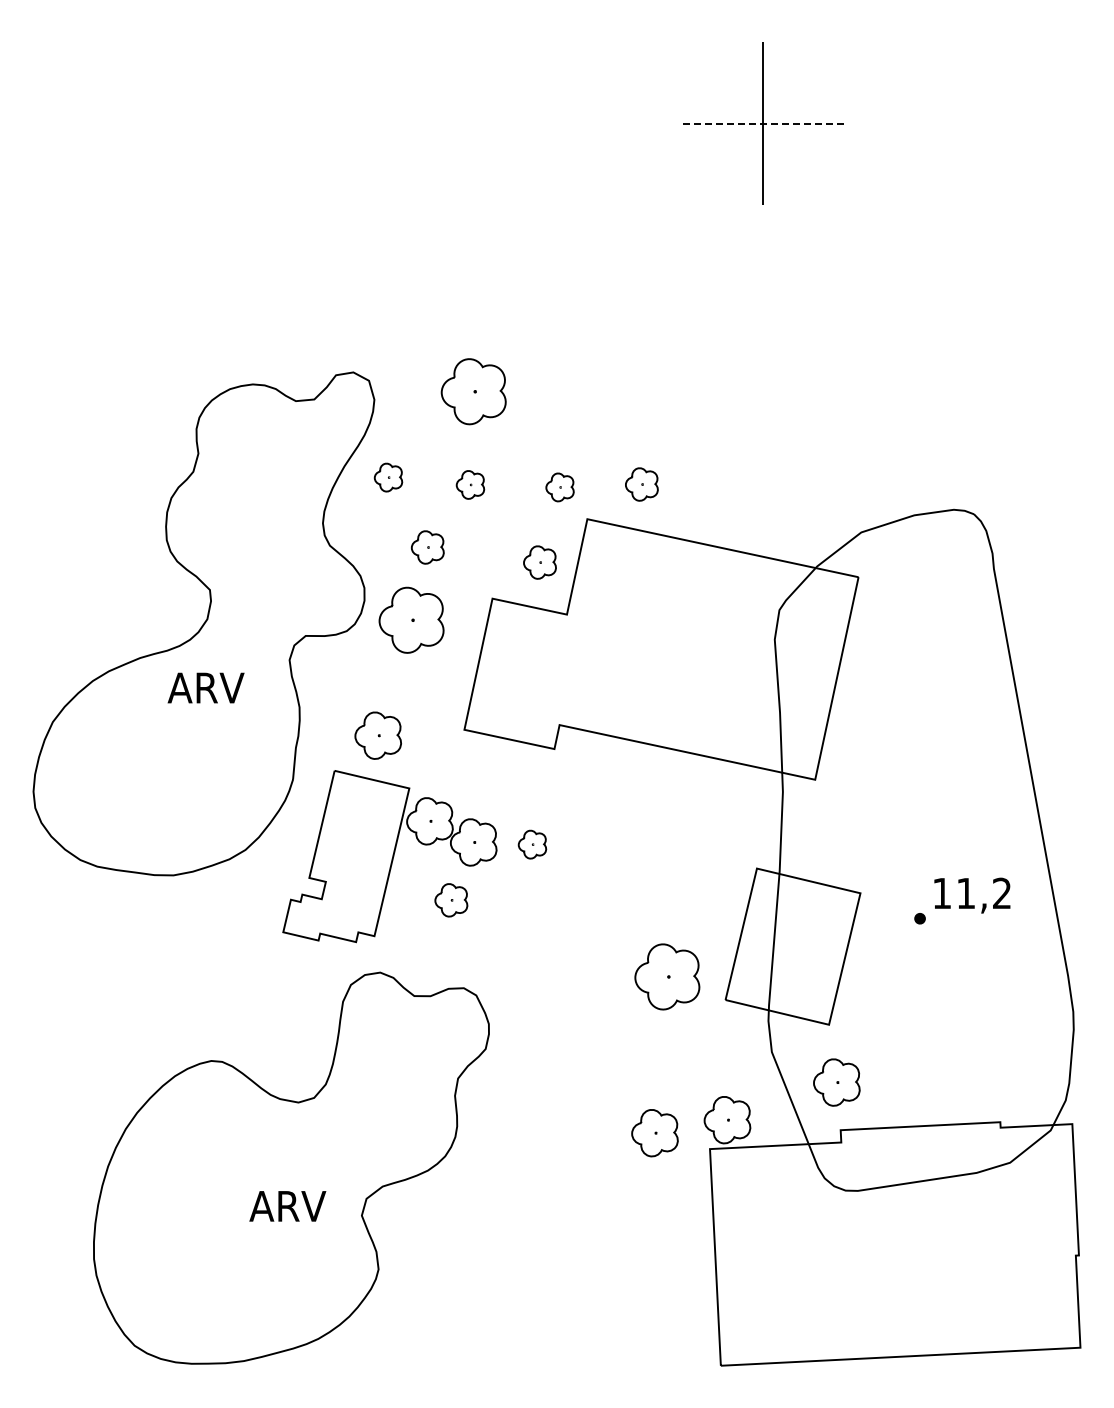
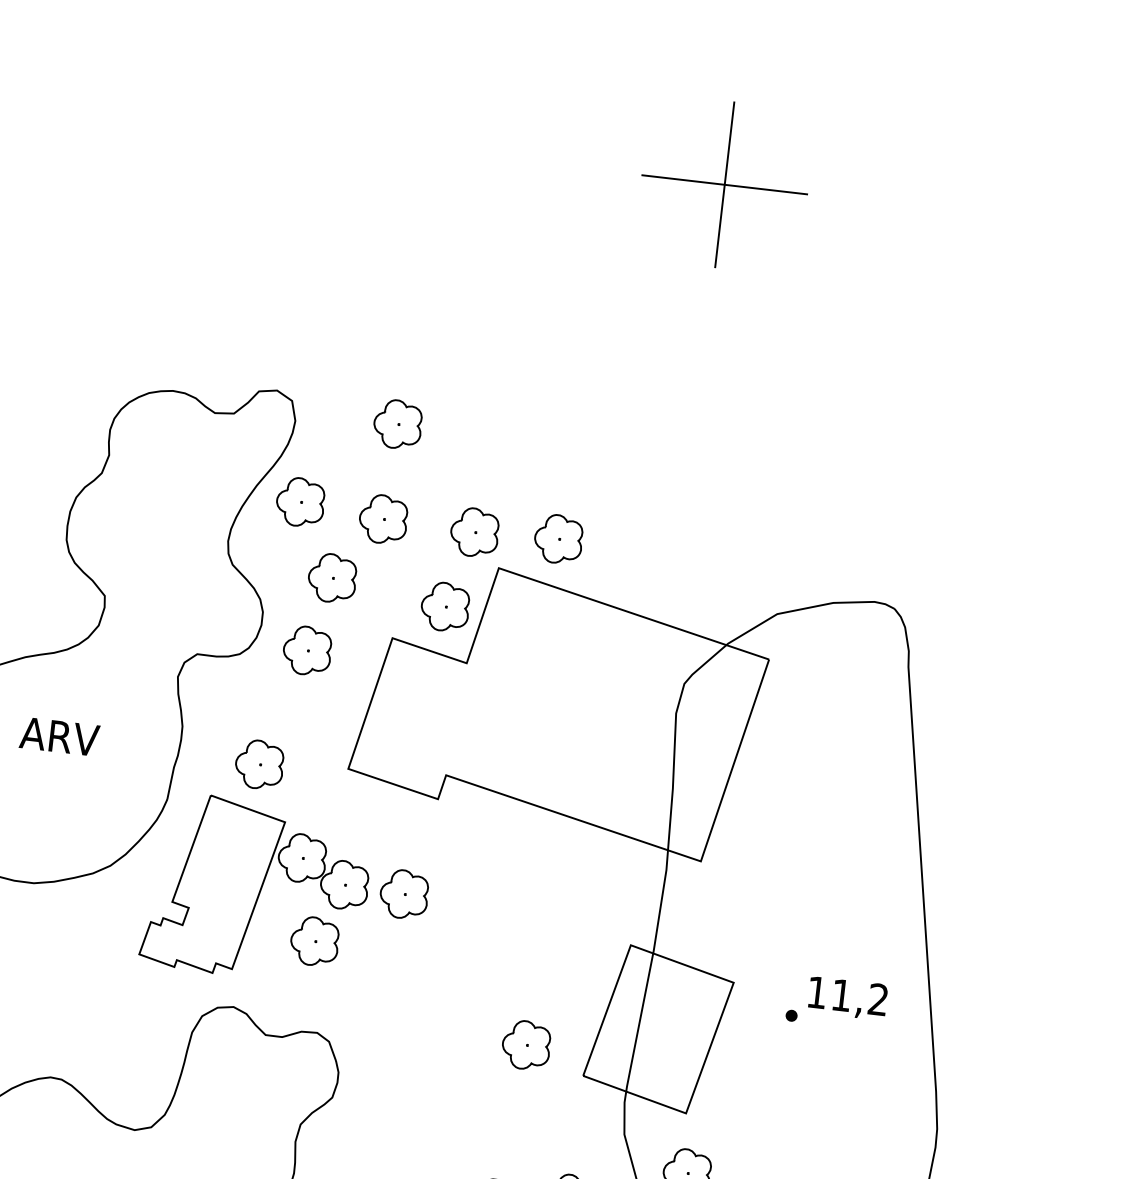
line: (762, 123) -> (724, 184), dashed -> solid
part: (473, 391) -> (397, 424), size x0.71
part: (388, 477) -> (300, 502), size x1.67
part: (470, 484) -> (383, 518), size x1.67
part: (641, 484) -> (558, 539), size x1.43
part: (559, 487) -> (474, 532), size x1.67
part: (427, 547) -> (332, 578), size x1.43
part: (539, 562) -> (444, 606), size x1.43
part: (411, 620) -> (307, 650), size x0.71
text: (205, 687) -> (59, 736), moved
part: (532, 844) -> (404, 894), size x1.67
part: (451, 900) -> (314, 941), size x1.43
part: (666, 976) -> (525, 1044), size x0.71

